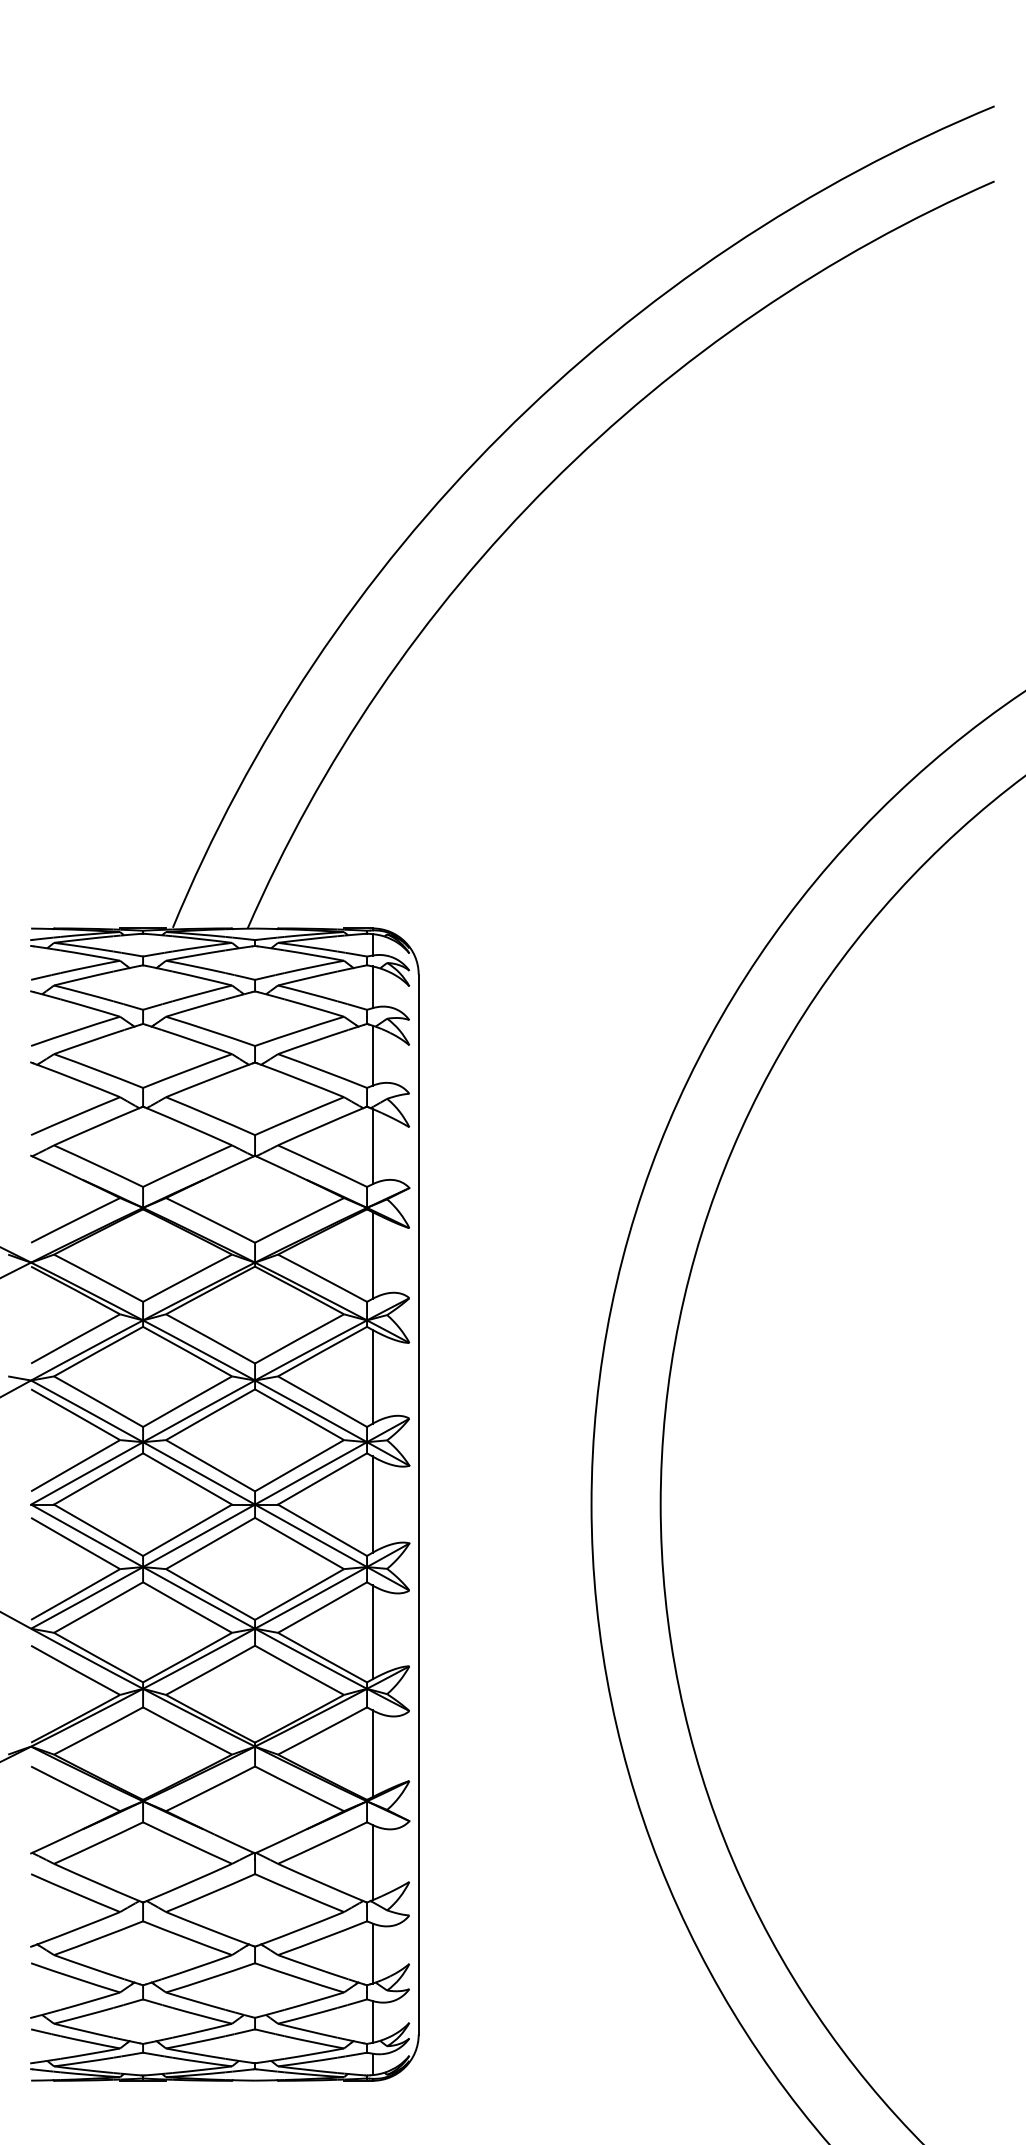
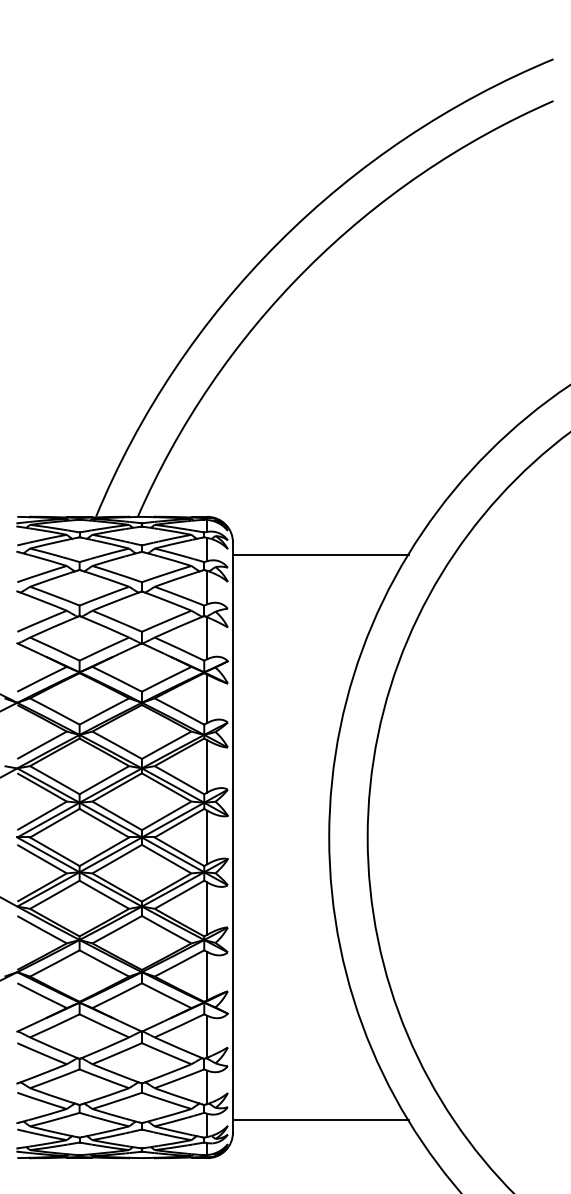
line: (575, 997) -> (320, 555), added
line: (575, 2011) -> (320, 1119), added

